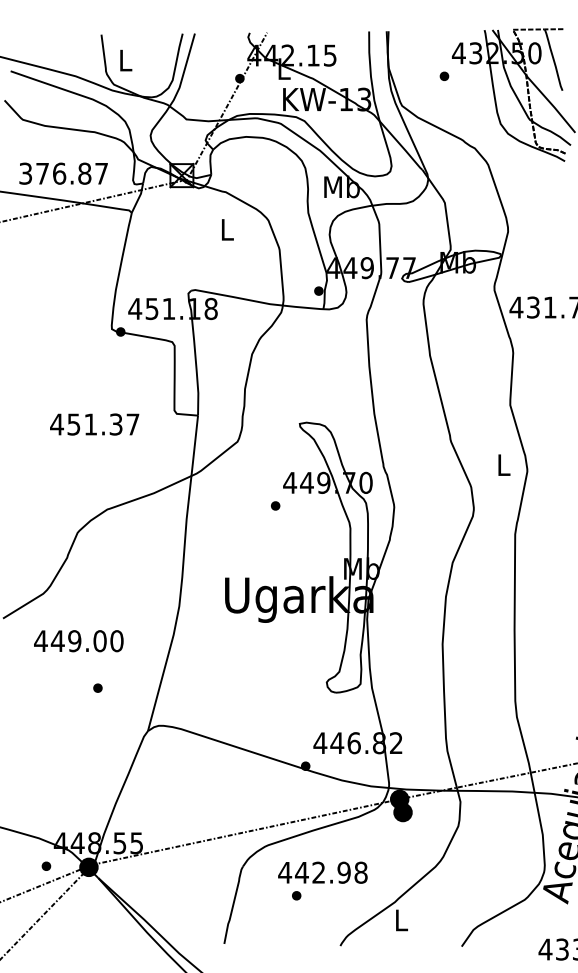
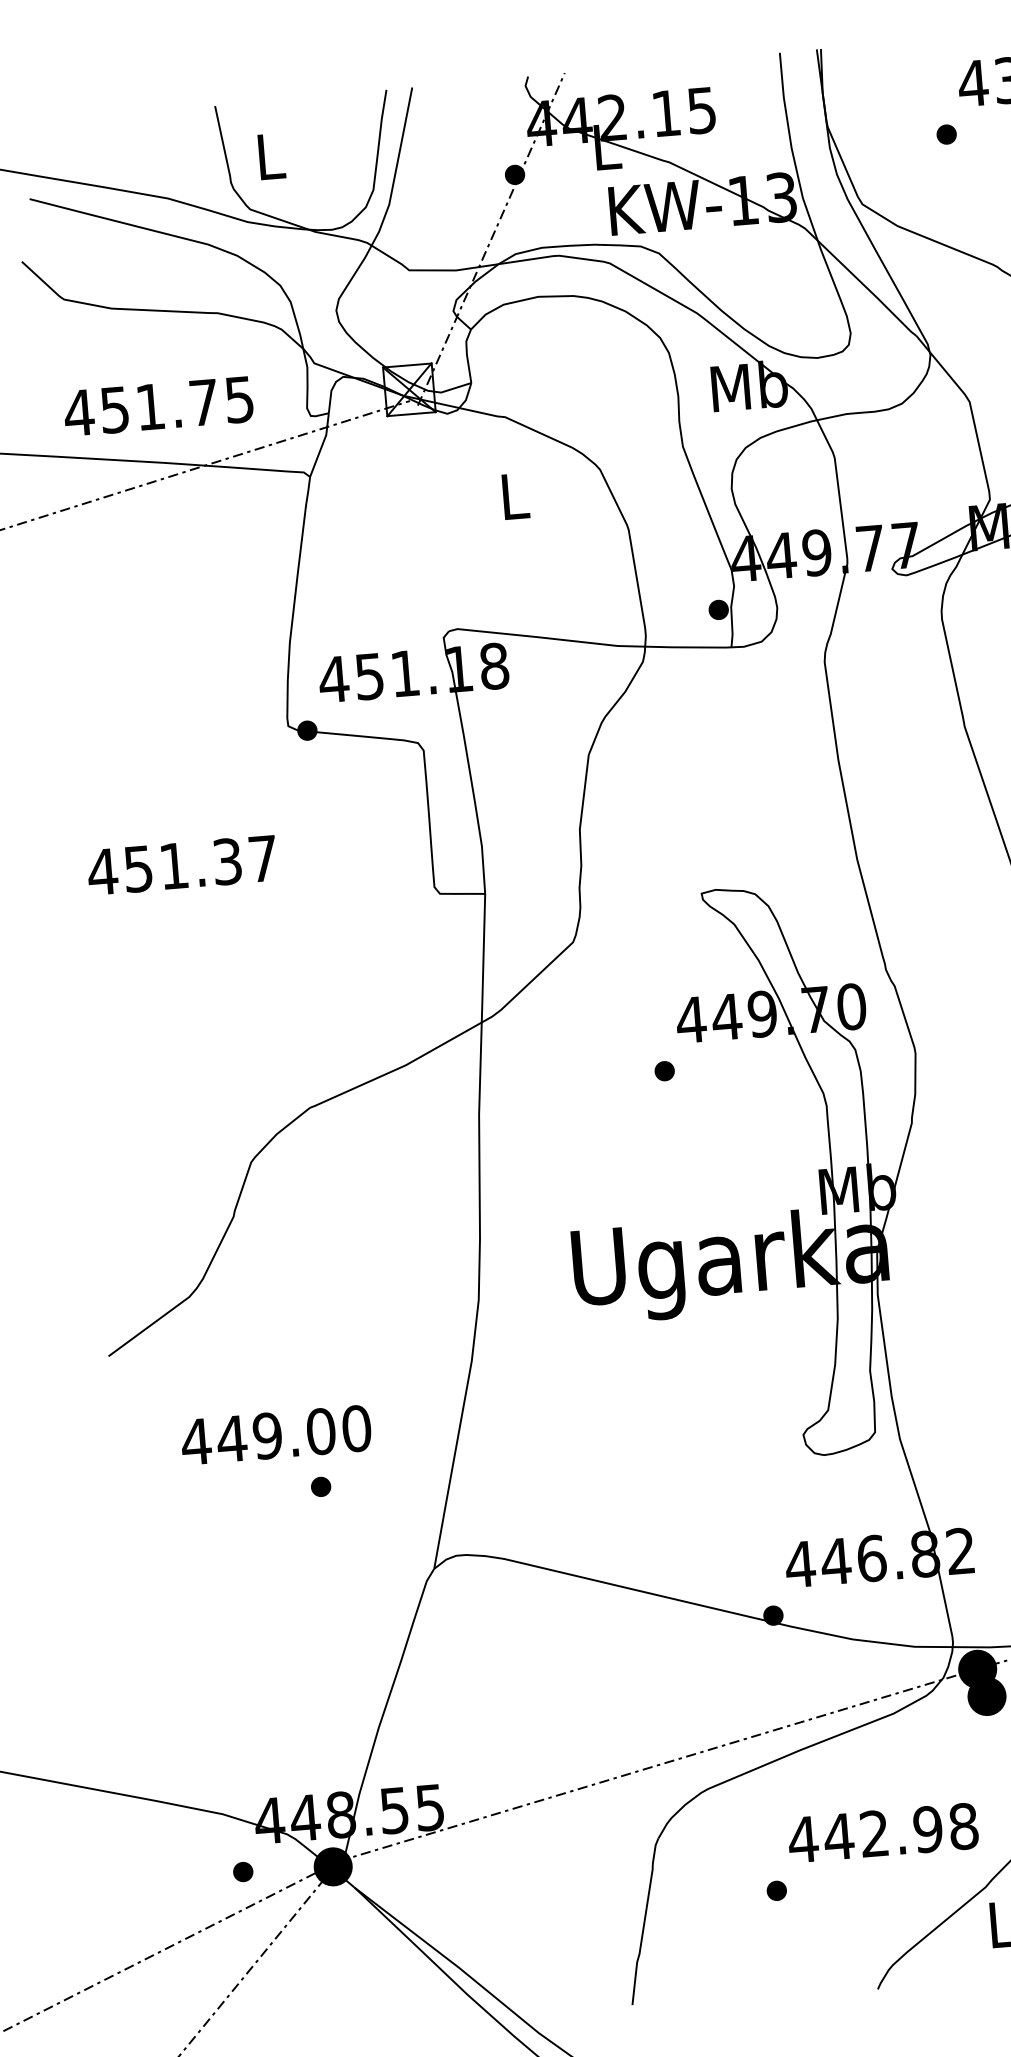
text: (62, 173) -> (156, 406), 376.87 -> 451.75
text: (94, 424) -> (181, 865), moved
text: (78, 641) -> (275, 1436), moved
text: (322, 872) -> (882, 1832), moved

